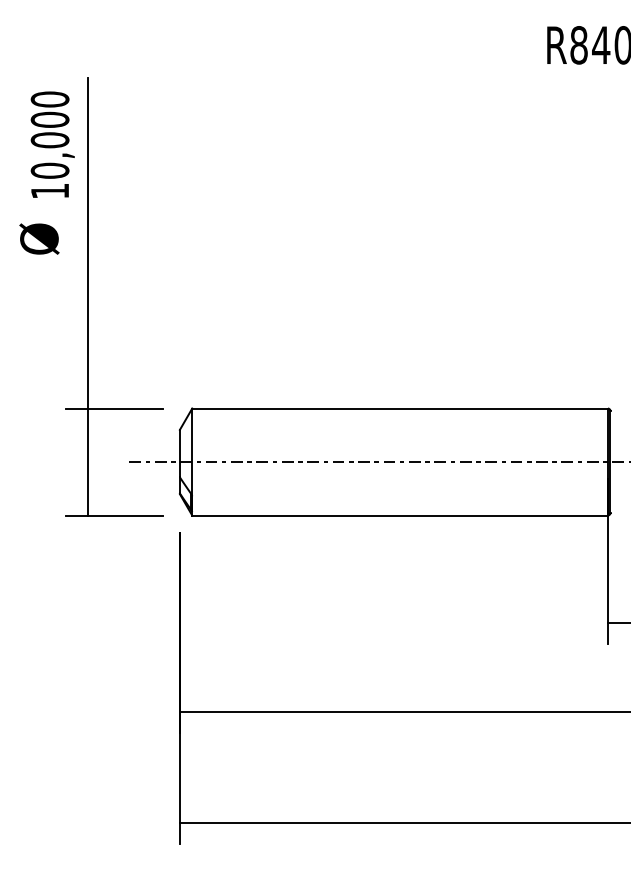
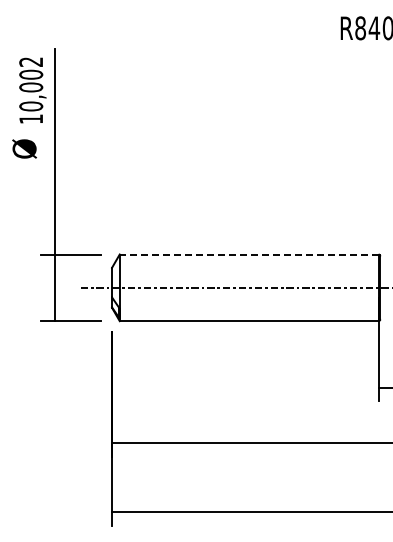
text: (50, 100) -> (31, 62), 10,000 -> 10,002
line: (399, 408) -> (248, 254), solid -> dashed

